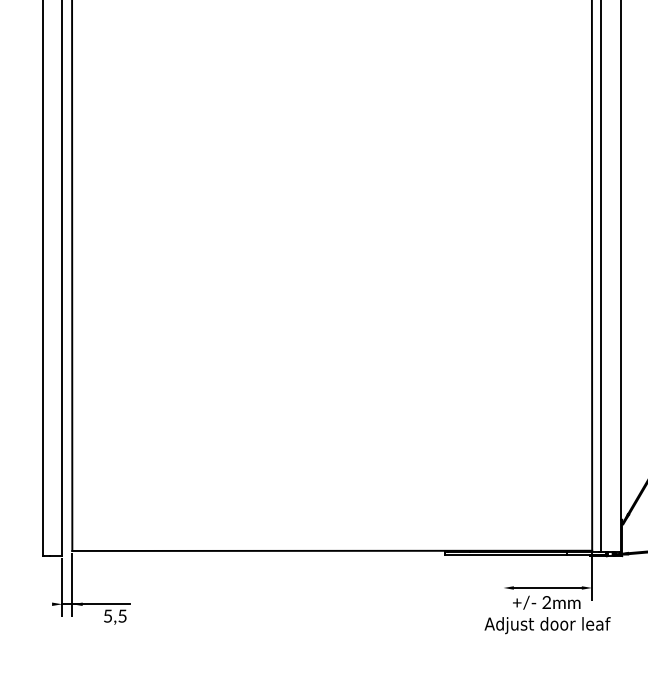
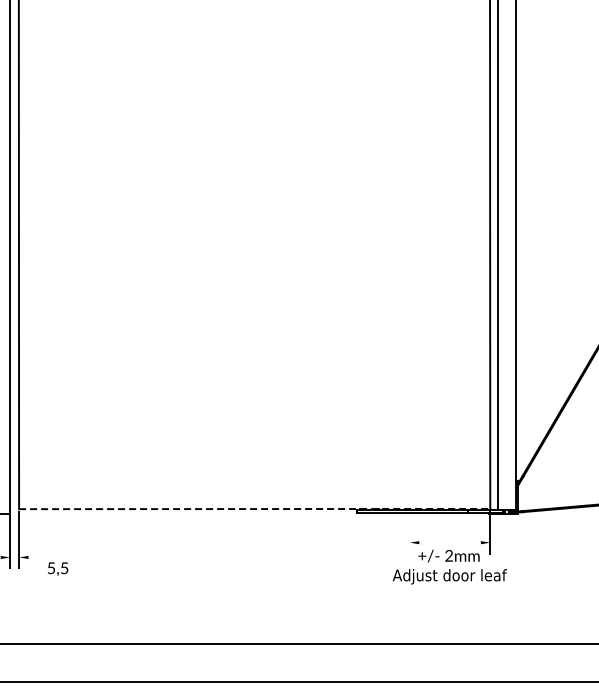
line: (332, 551) -> (254, 509), solid -> dashed
line: (547, 587) -> (449, 542), removed
line: (95, 604) -> (40, 557), removed

